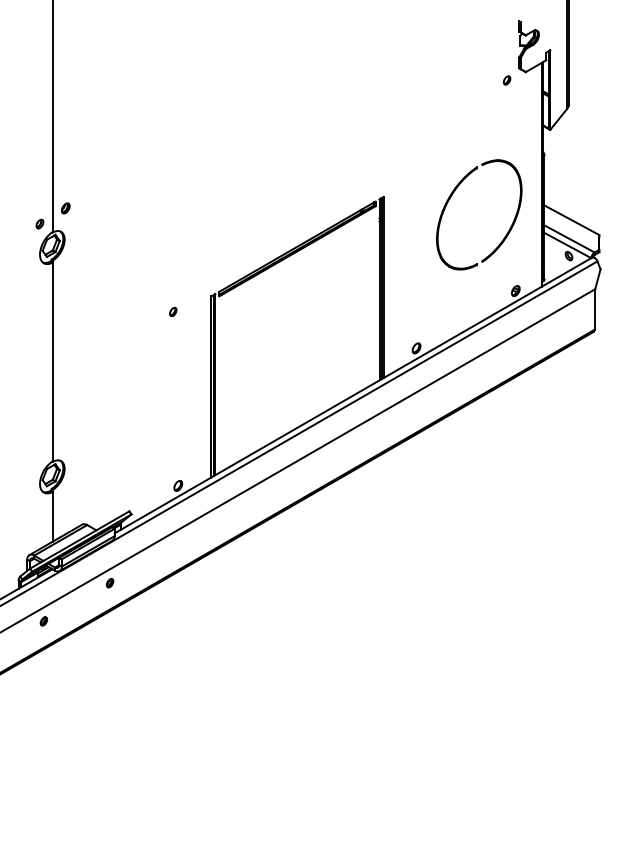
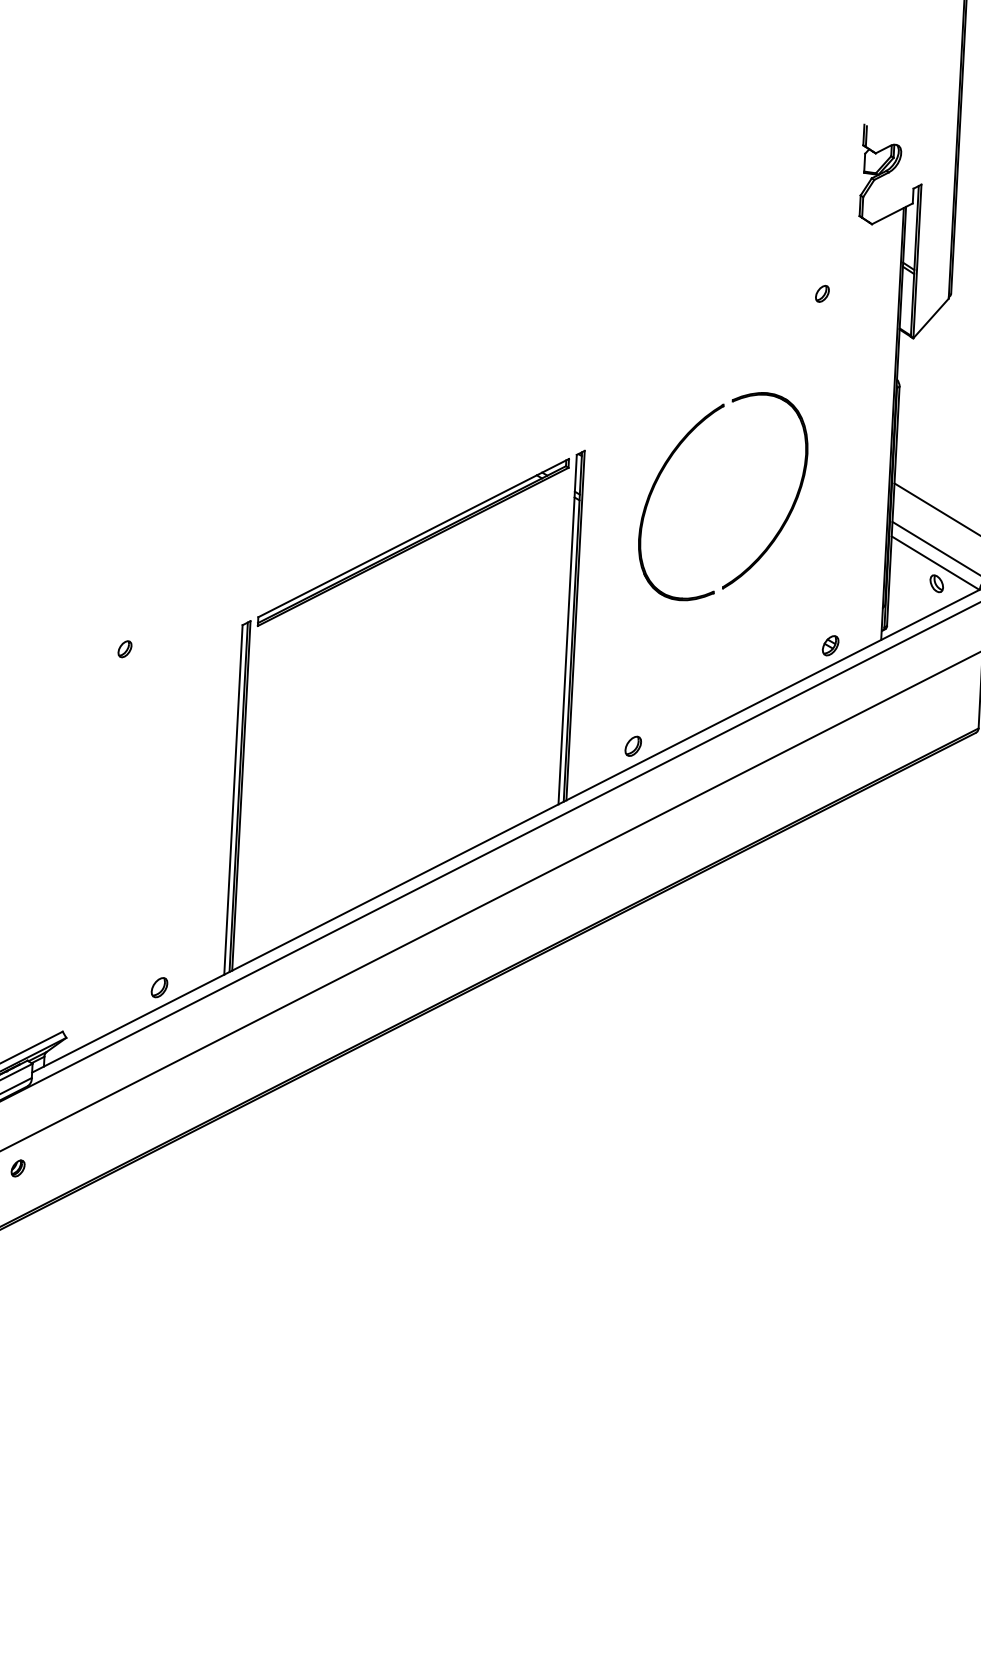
part: (506, 80) -> (821, 293), moved
part: (451, 197) -> (671, 460), moved
part: (173, 311) -> (125, 648), moved

